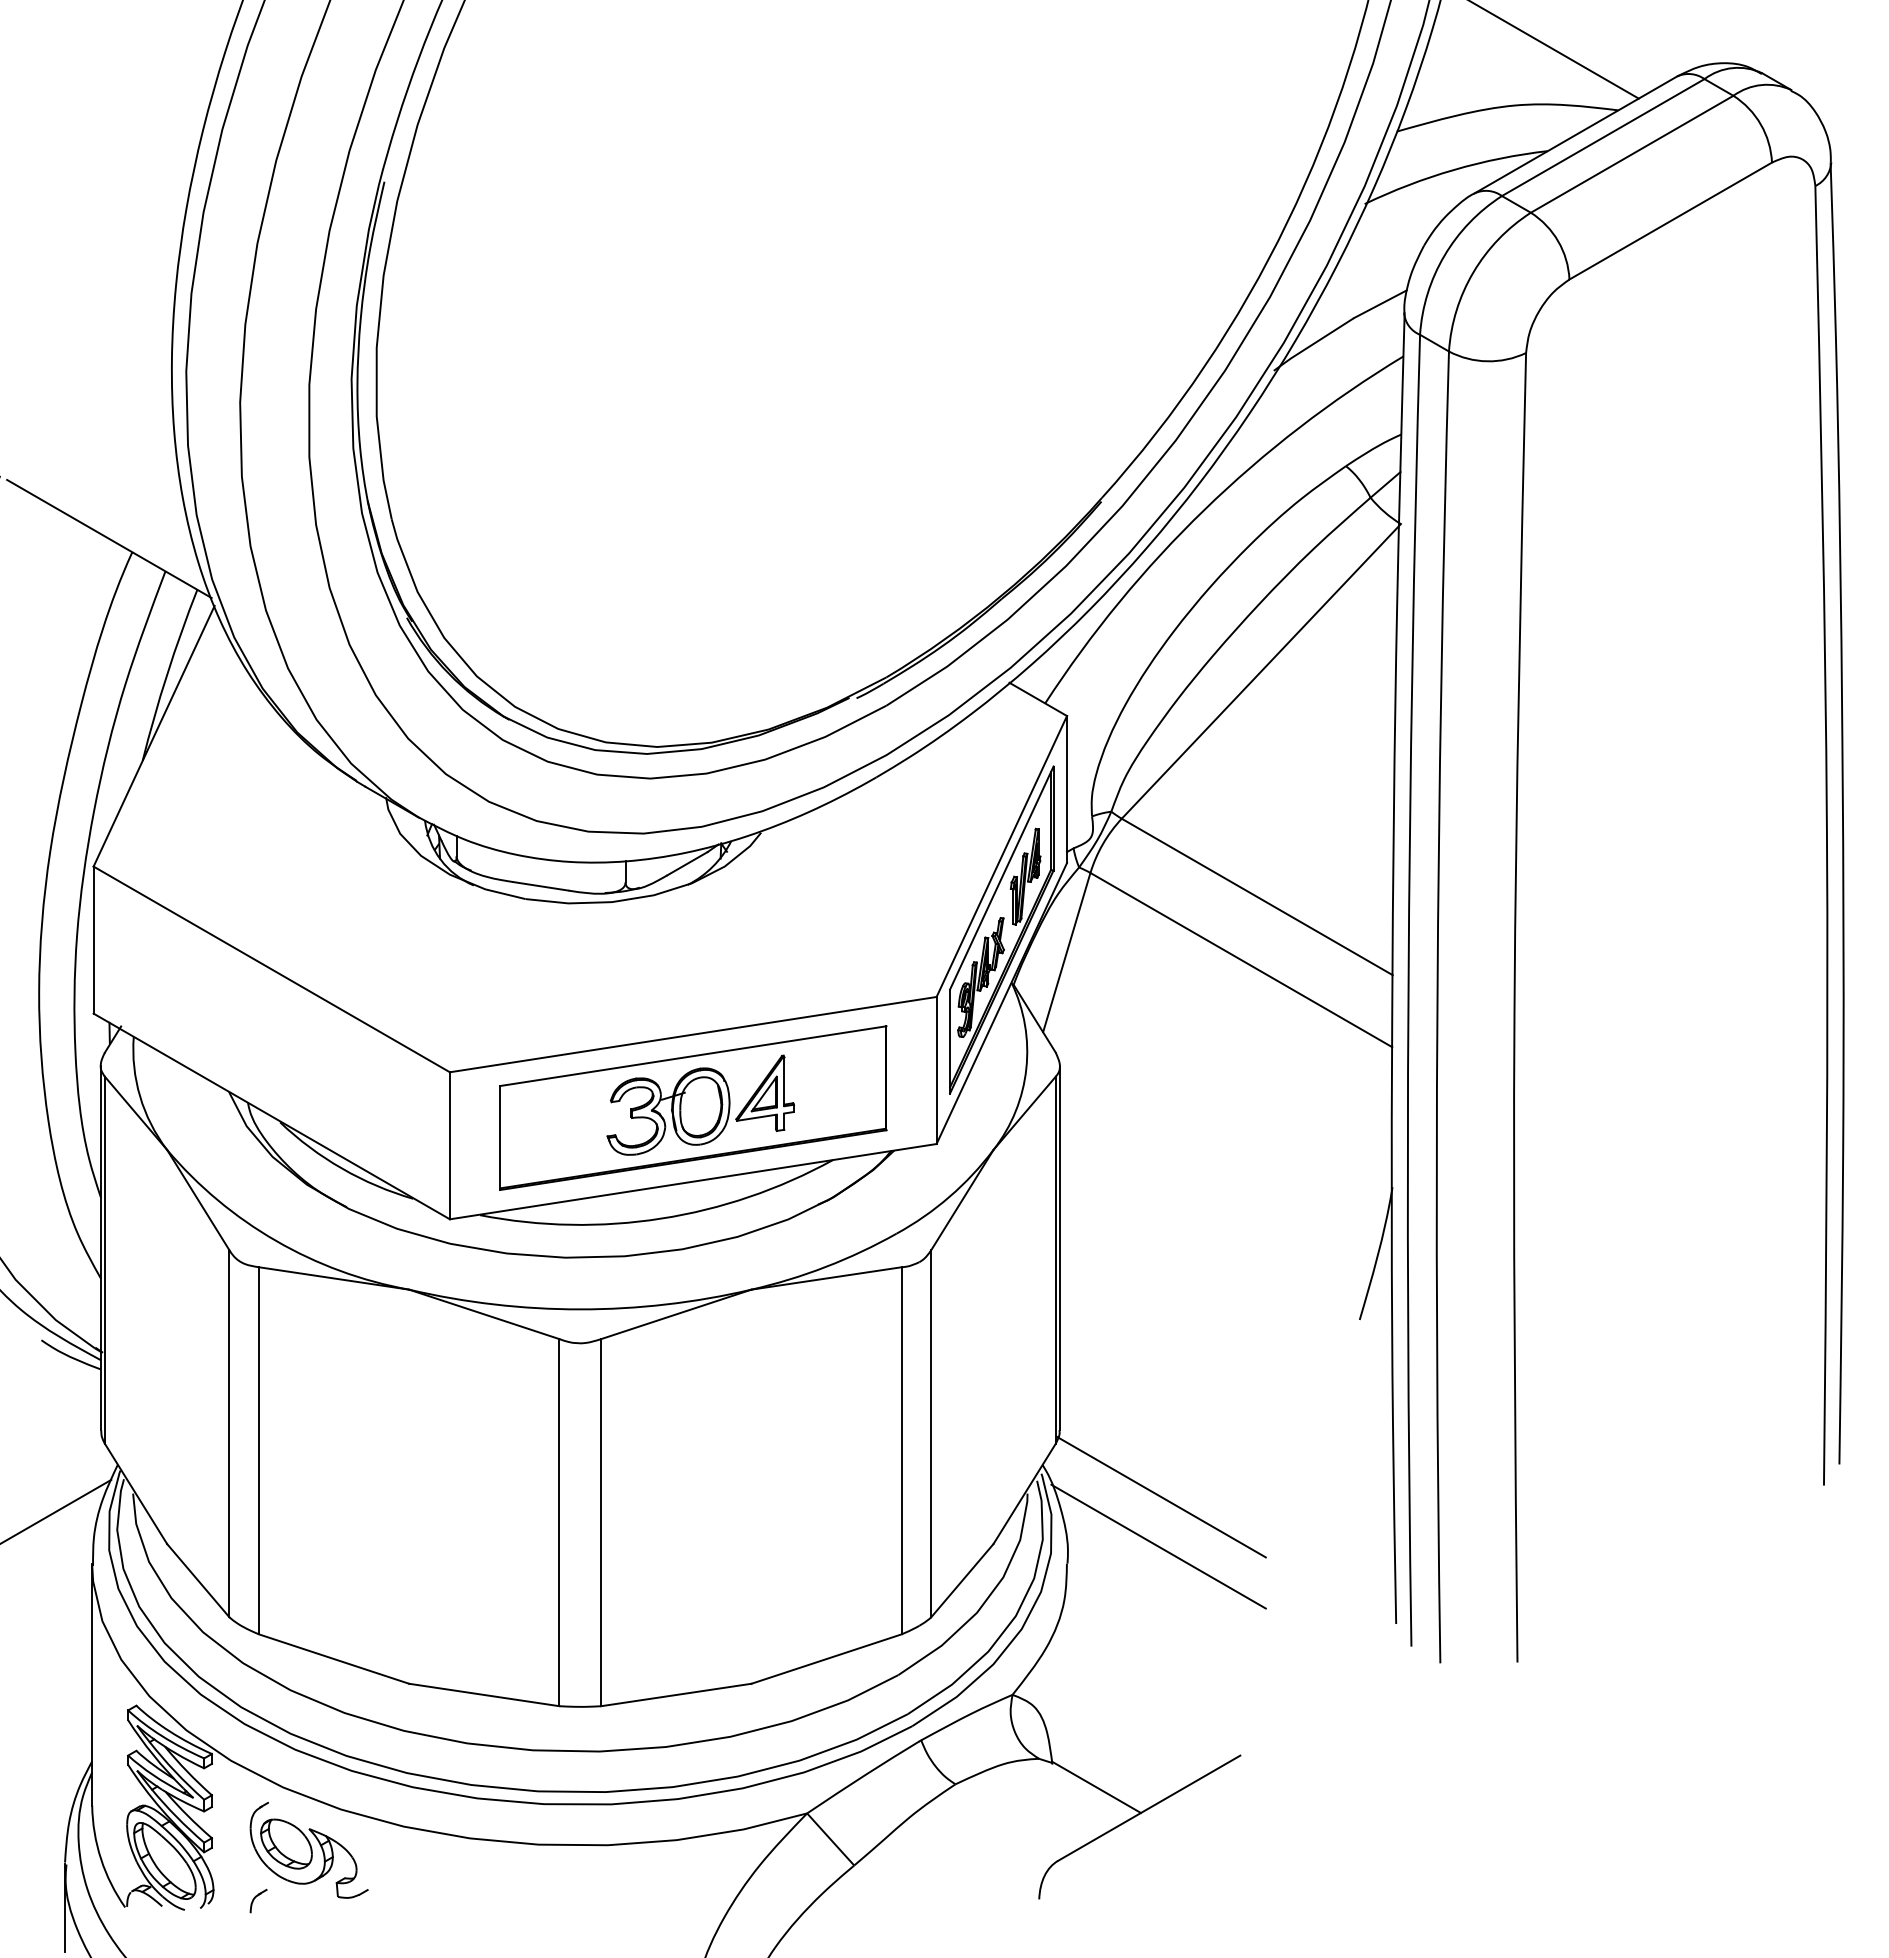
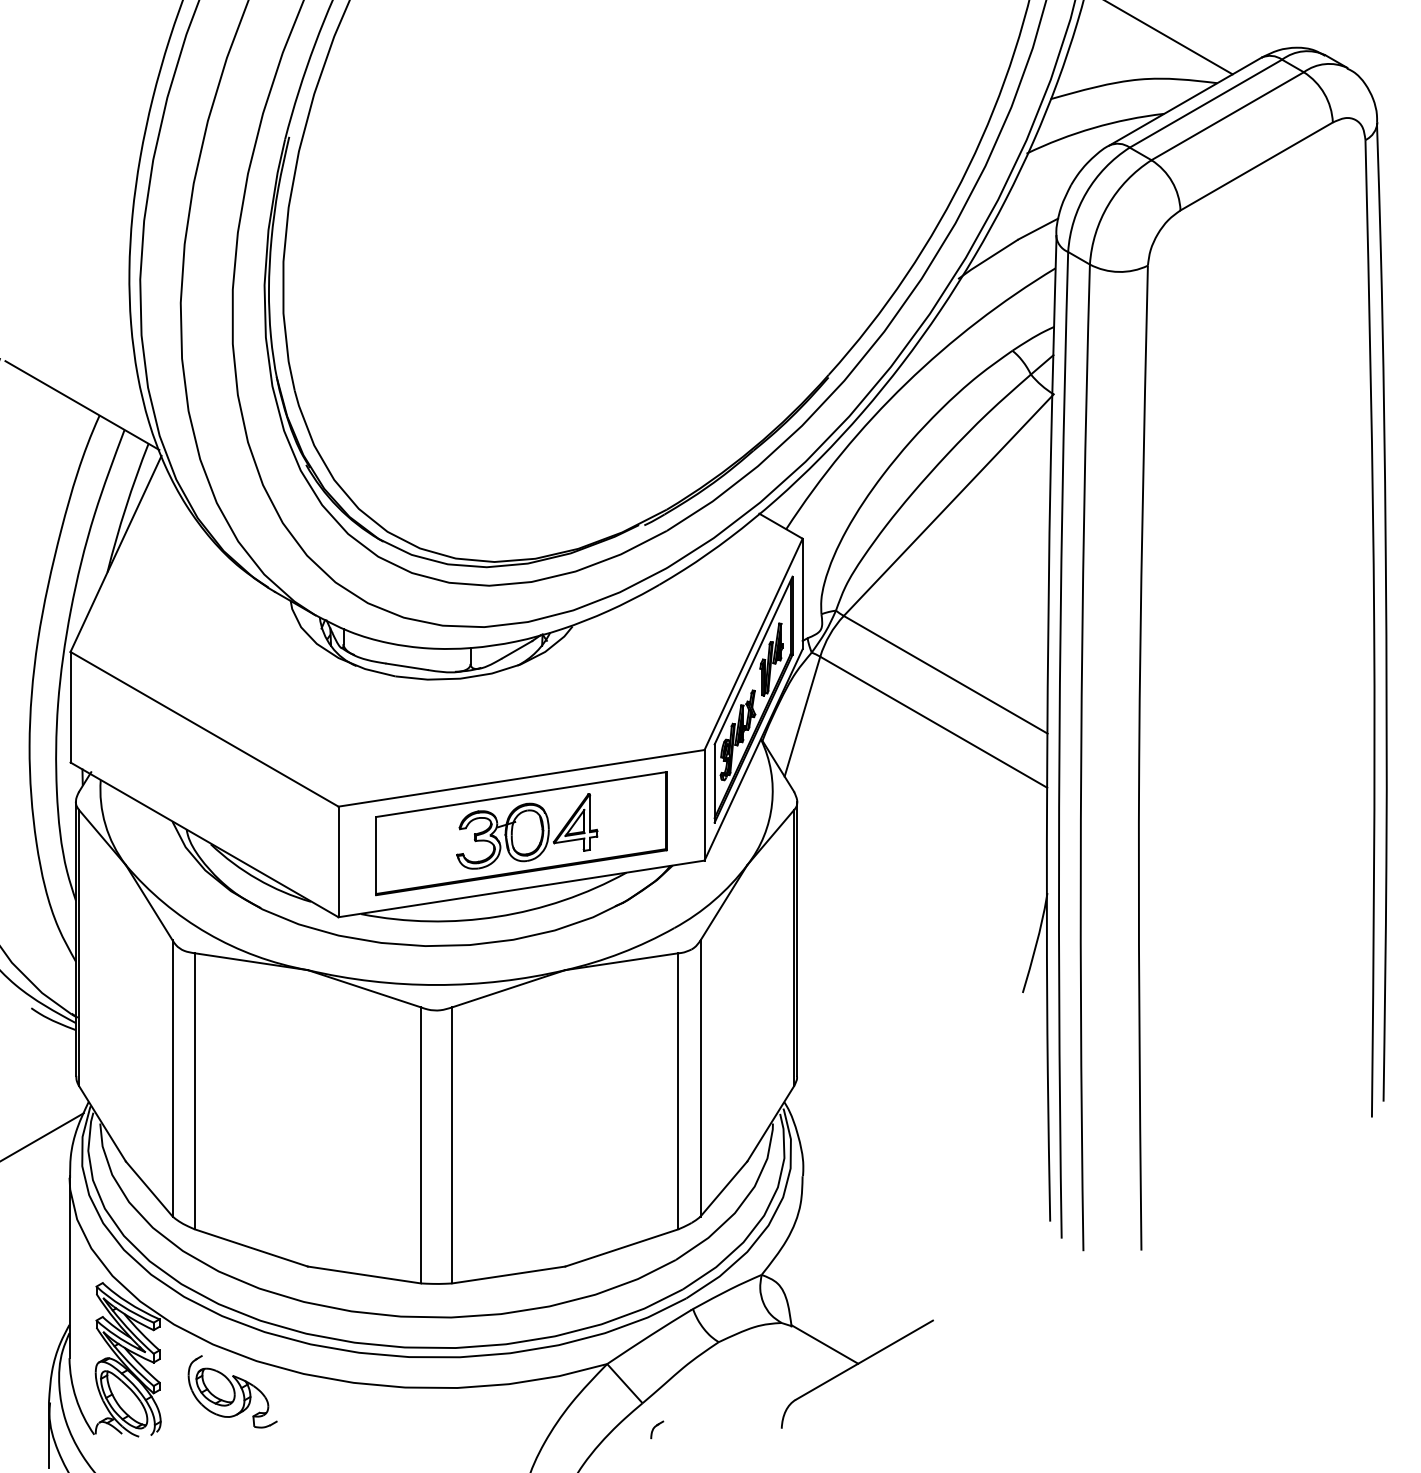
line: (1160, 1496) -> (872, 1125), removed
line: (1158, 1546) -> (871, 1163), removed
part: (258, 1900) -> (657, 1429), moved

